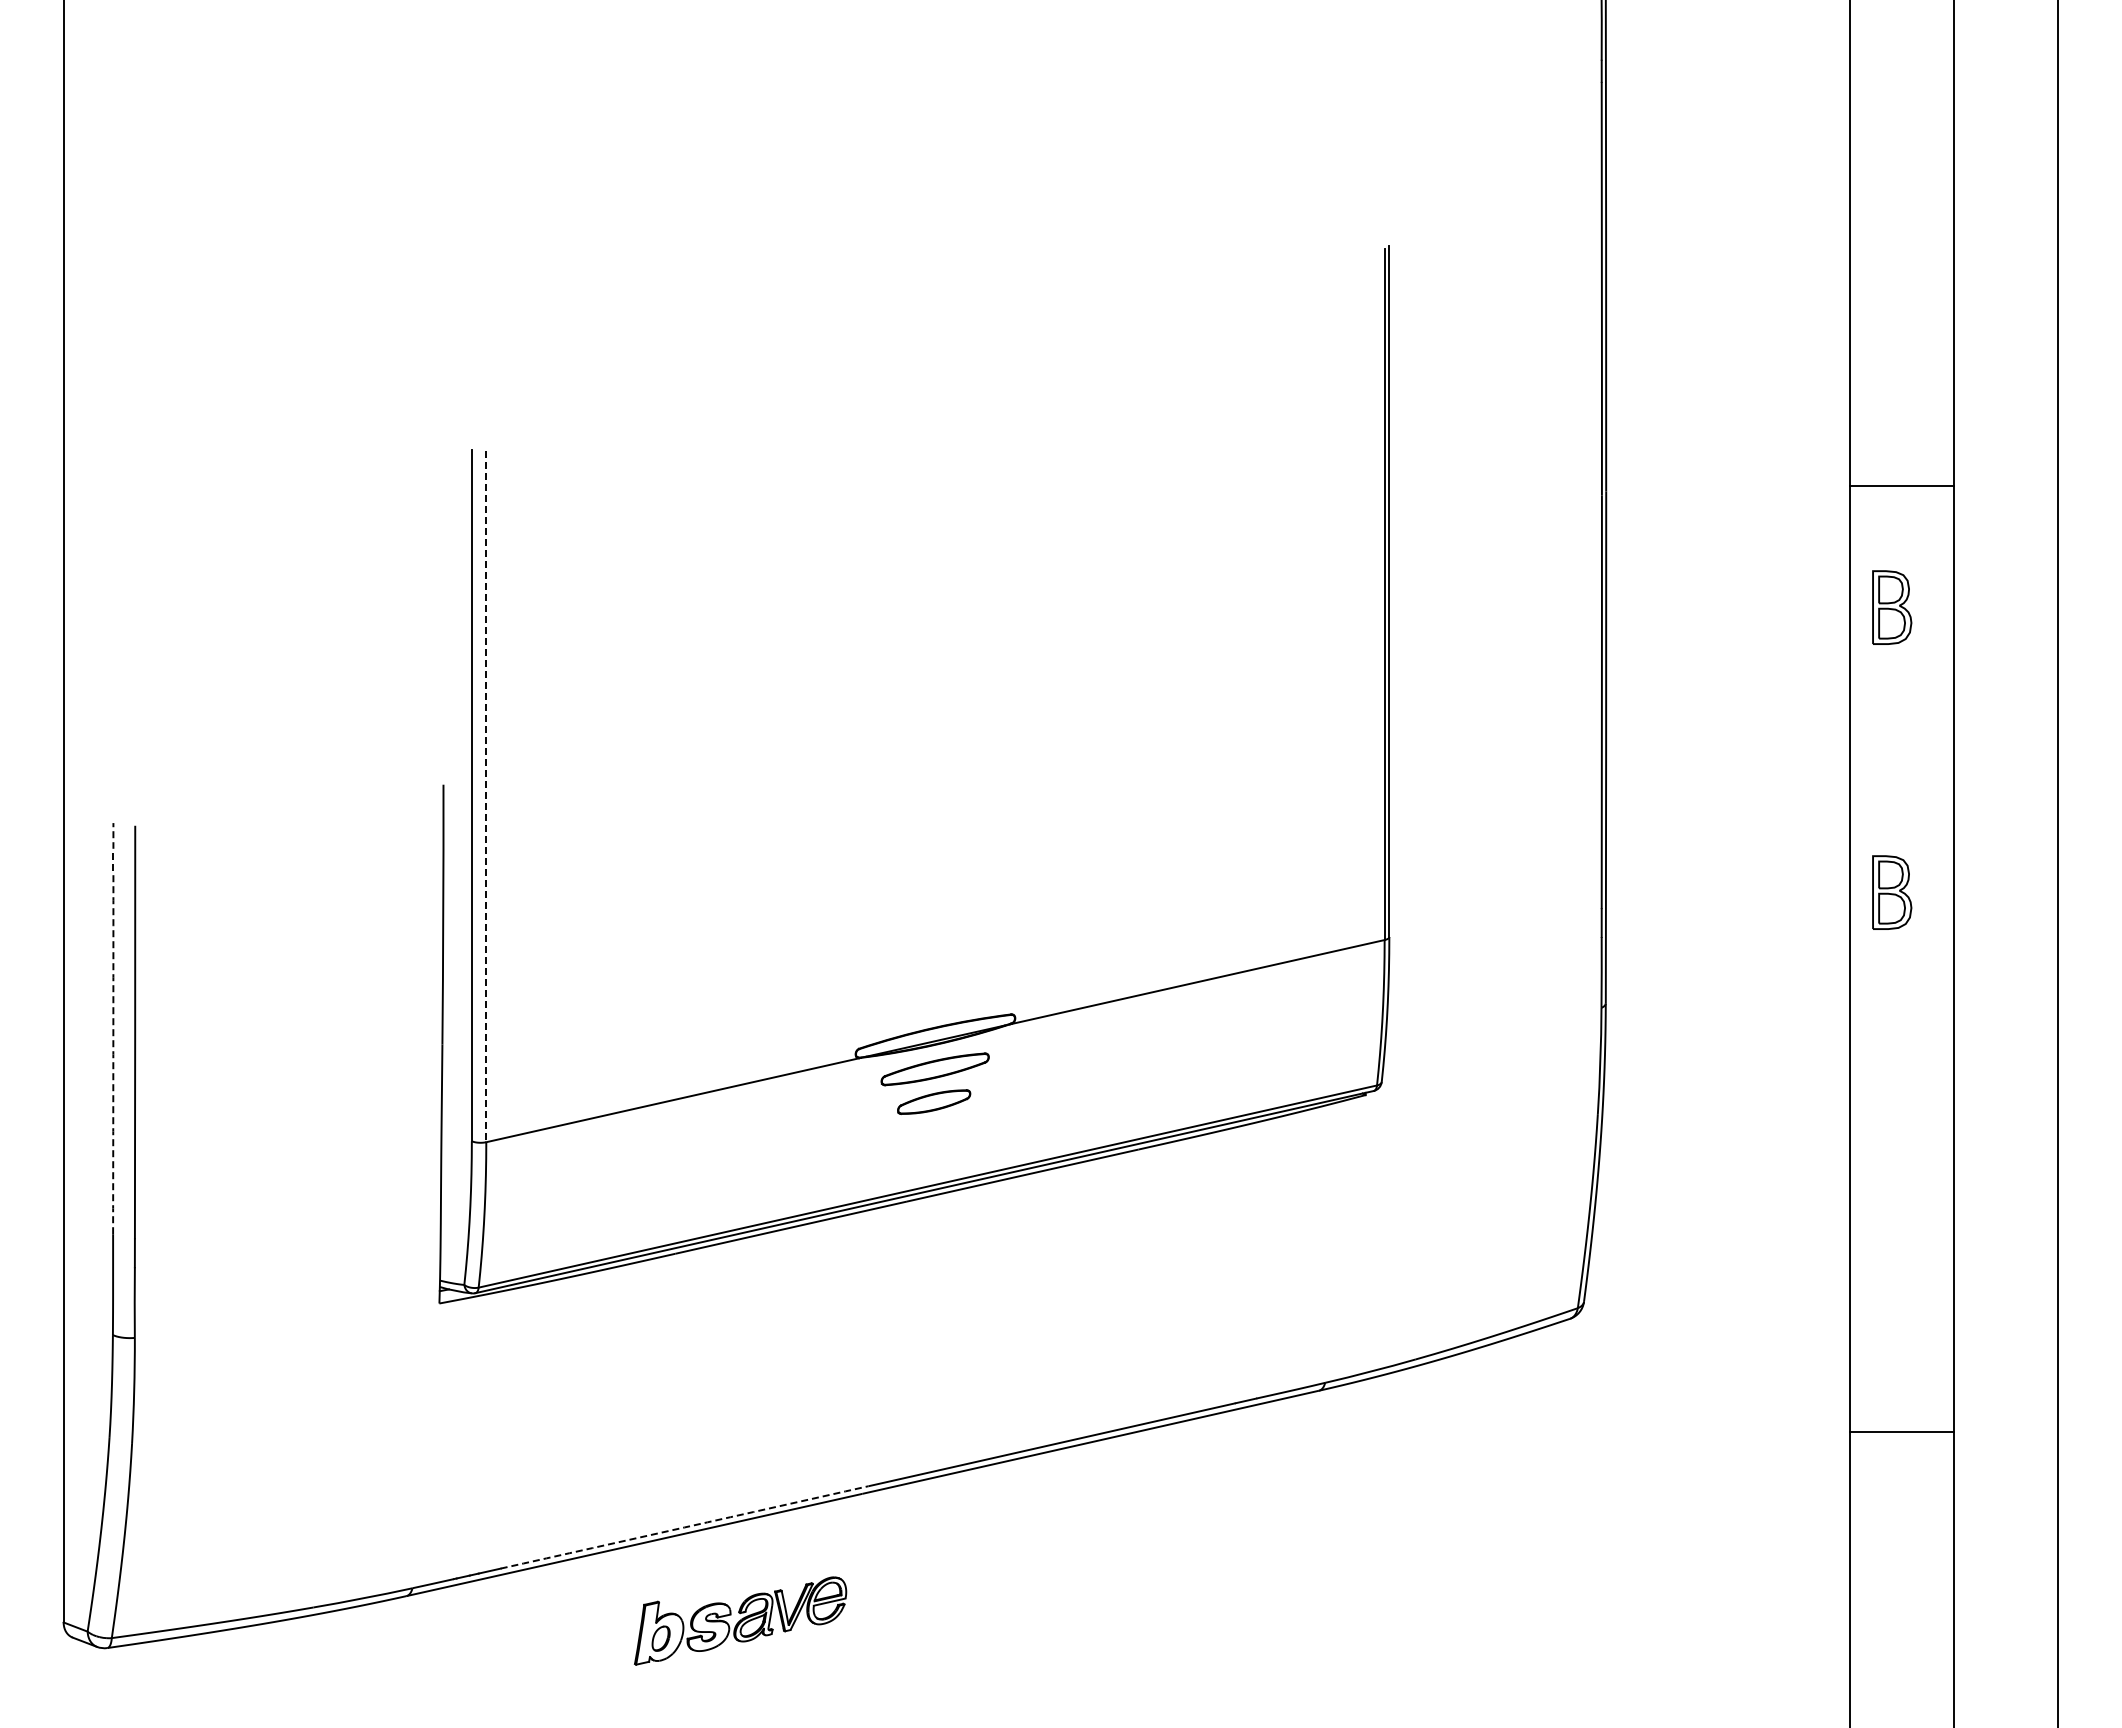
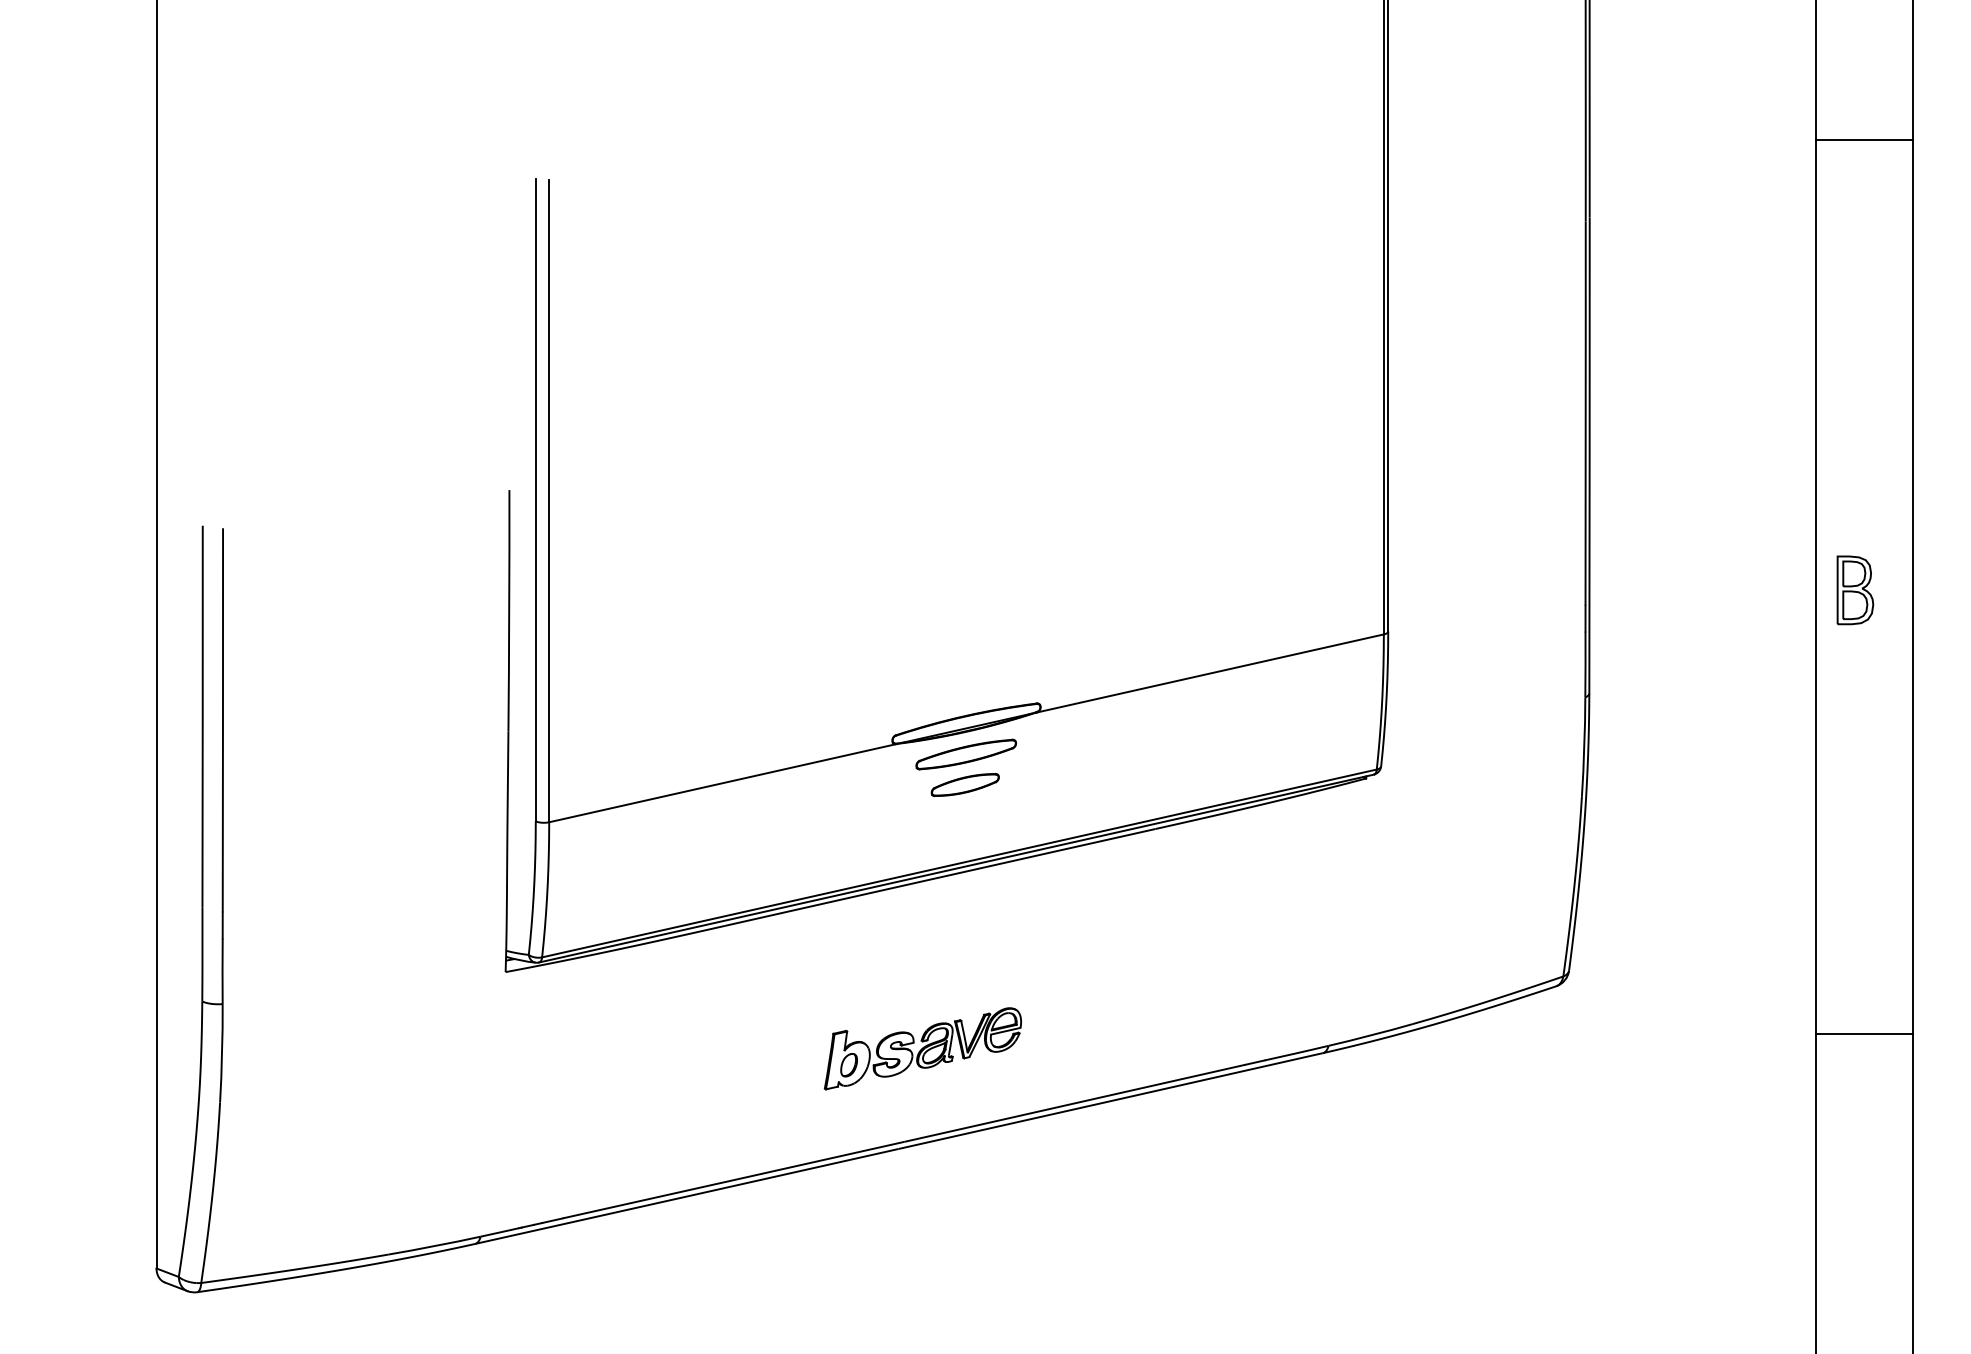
line: (1901, 486) -> (1864, 140), moved
part: (1892, 607) -> (1855, 325), removed
line: (486, 796) -> (549, 501), dashed -> solid
arc: (113, 1028) -> (202, 716), dashed -> solid
line: (1901, 1432) -> (1864, 1034), moved
arc: (684, 1527) -> (733, 1180), dashed -> solid
part: (740, 1620) -> (922, 1048), moved

